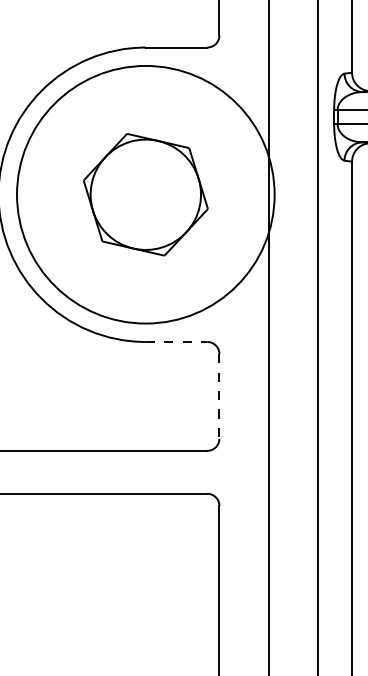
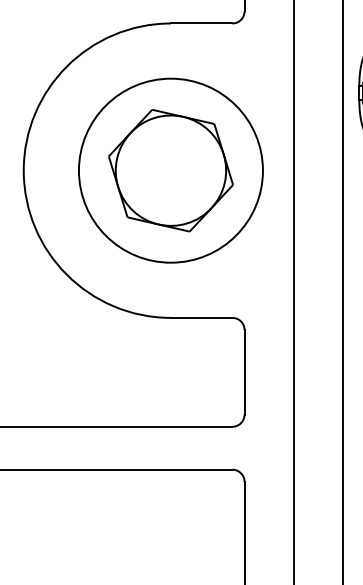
circle: (145, 194) -> (170, 170), size x0.71
line: (176, 341) -> (201, 317), dashed -> solid
line: (219, 396) -> (244, 372), dashed -> solid

